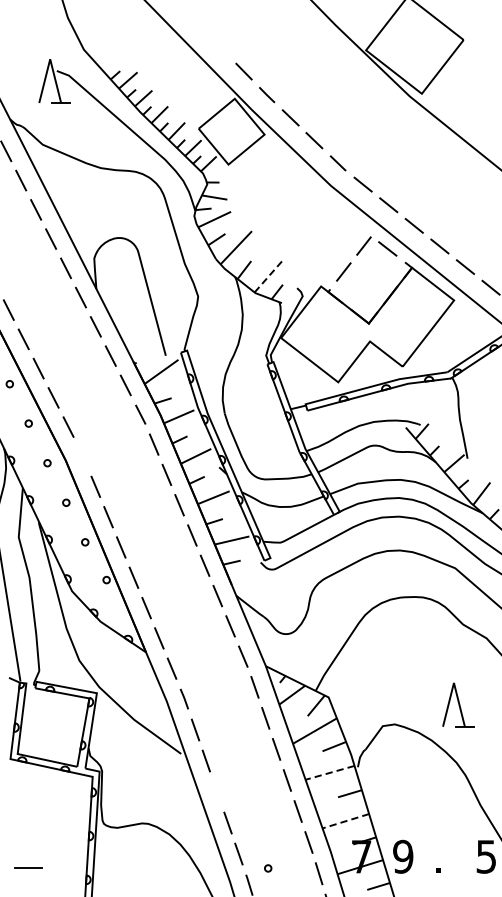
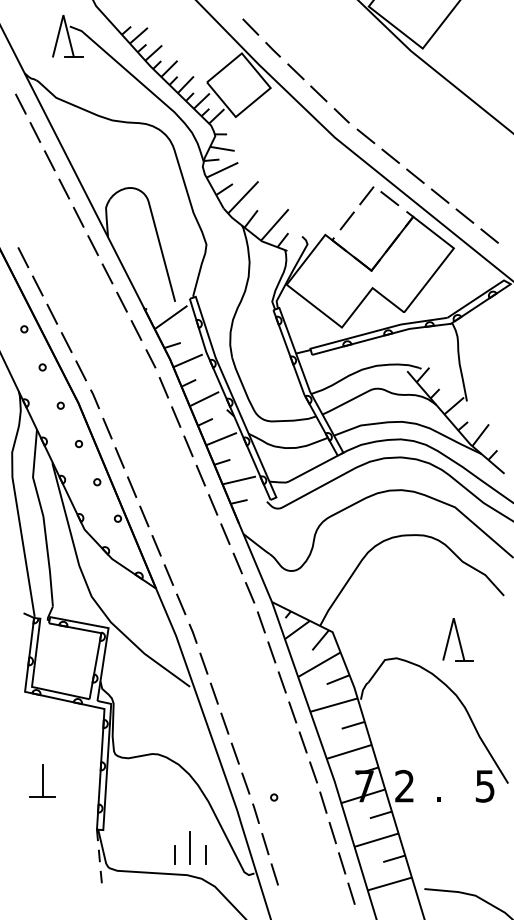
line: (268, 275) -> (274, 224), dashed -> solid
line: (82, 456) -> (94, 399), added
line: (330, 773) -> (334, 705), dashed -> solid
line: (216, 791) -> (224, 723), added
line: (346, 820) -> (349, 751), dashed -> solid
line: (28, 851) -> (42, 781), added
text: (402, 857) -> (404, 786), 9 -> 2

